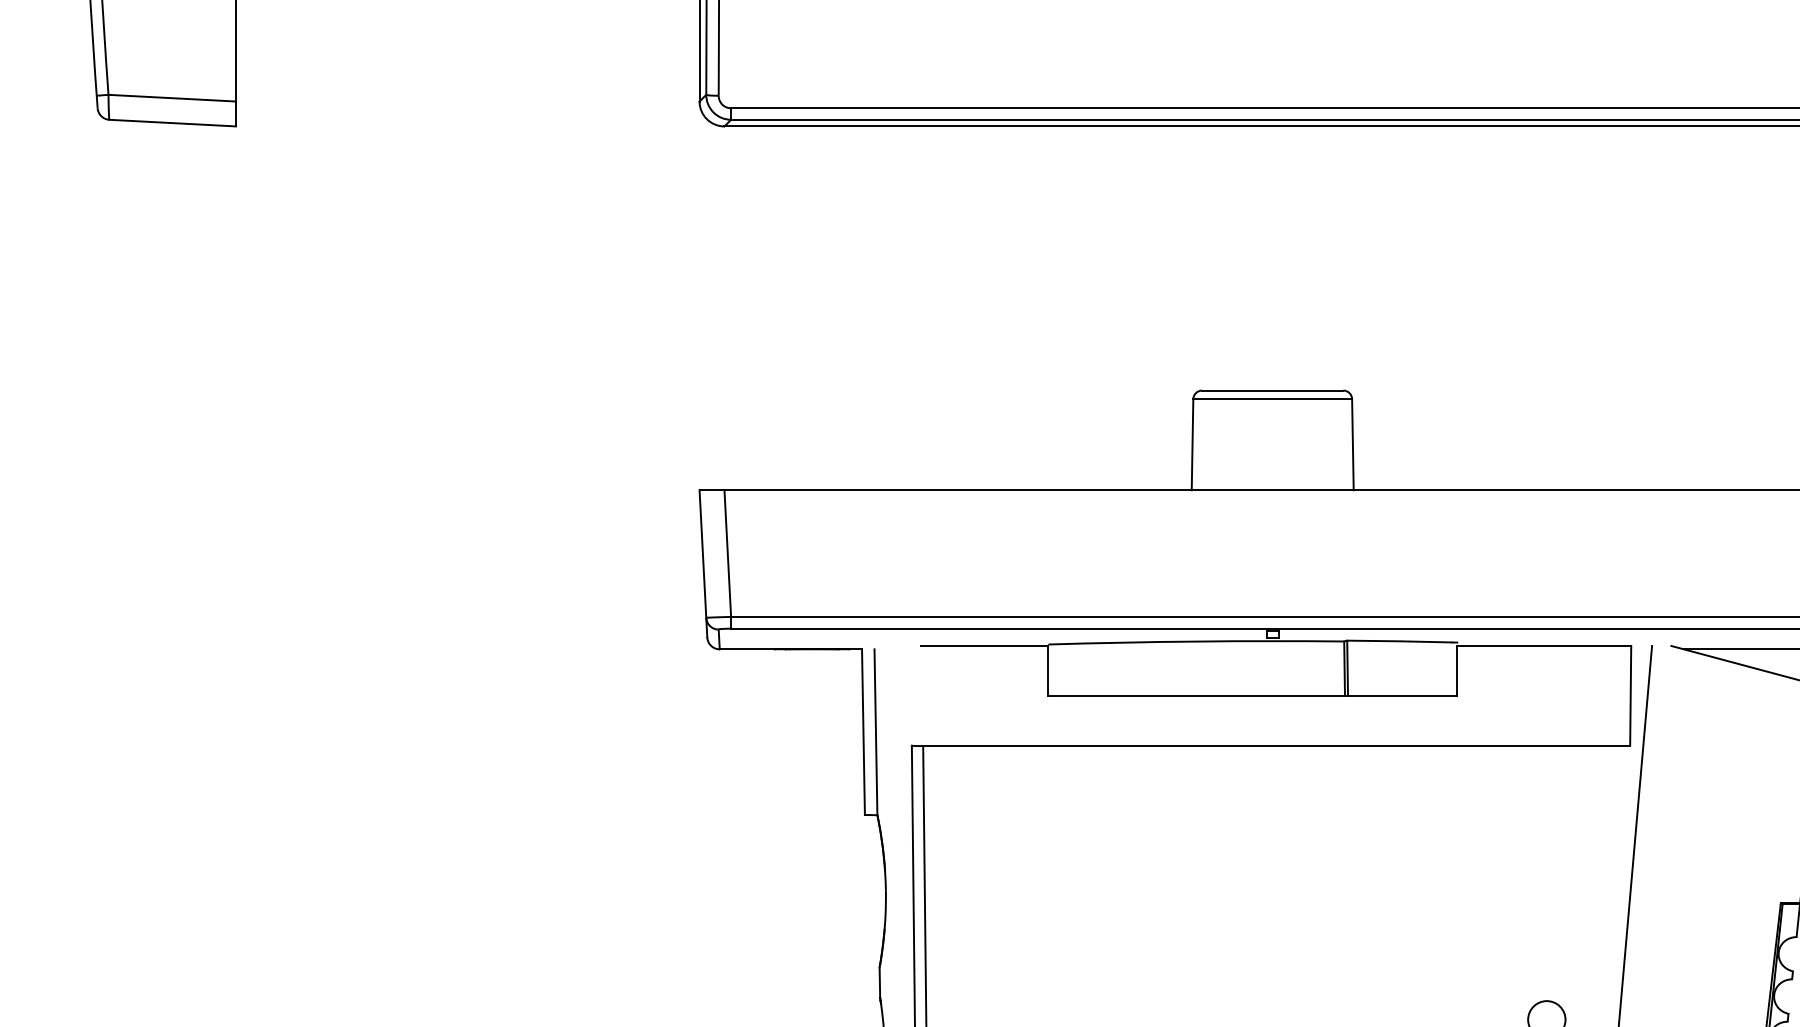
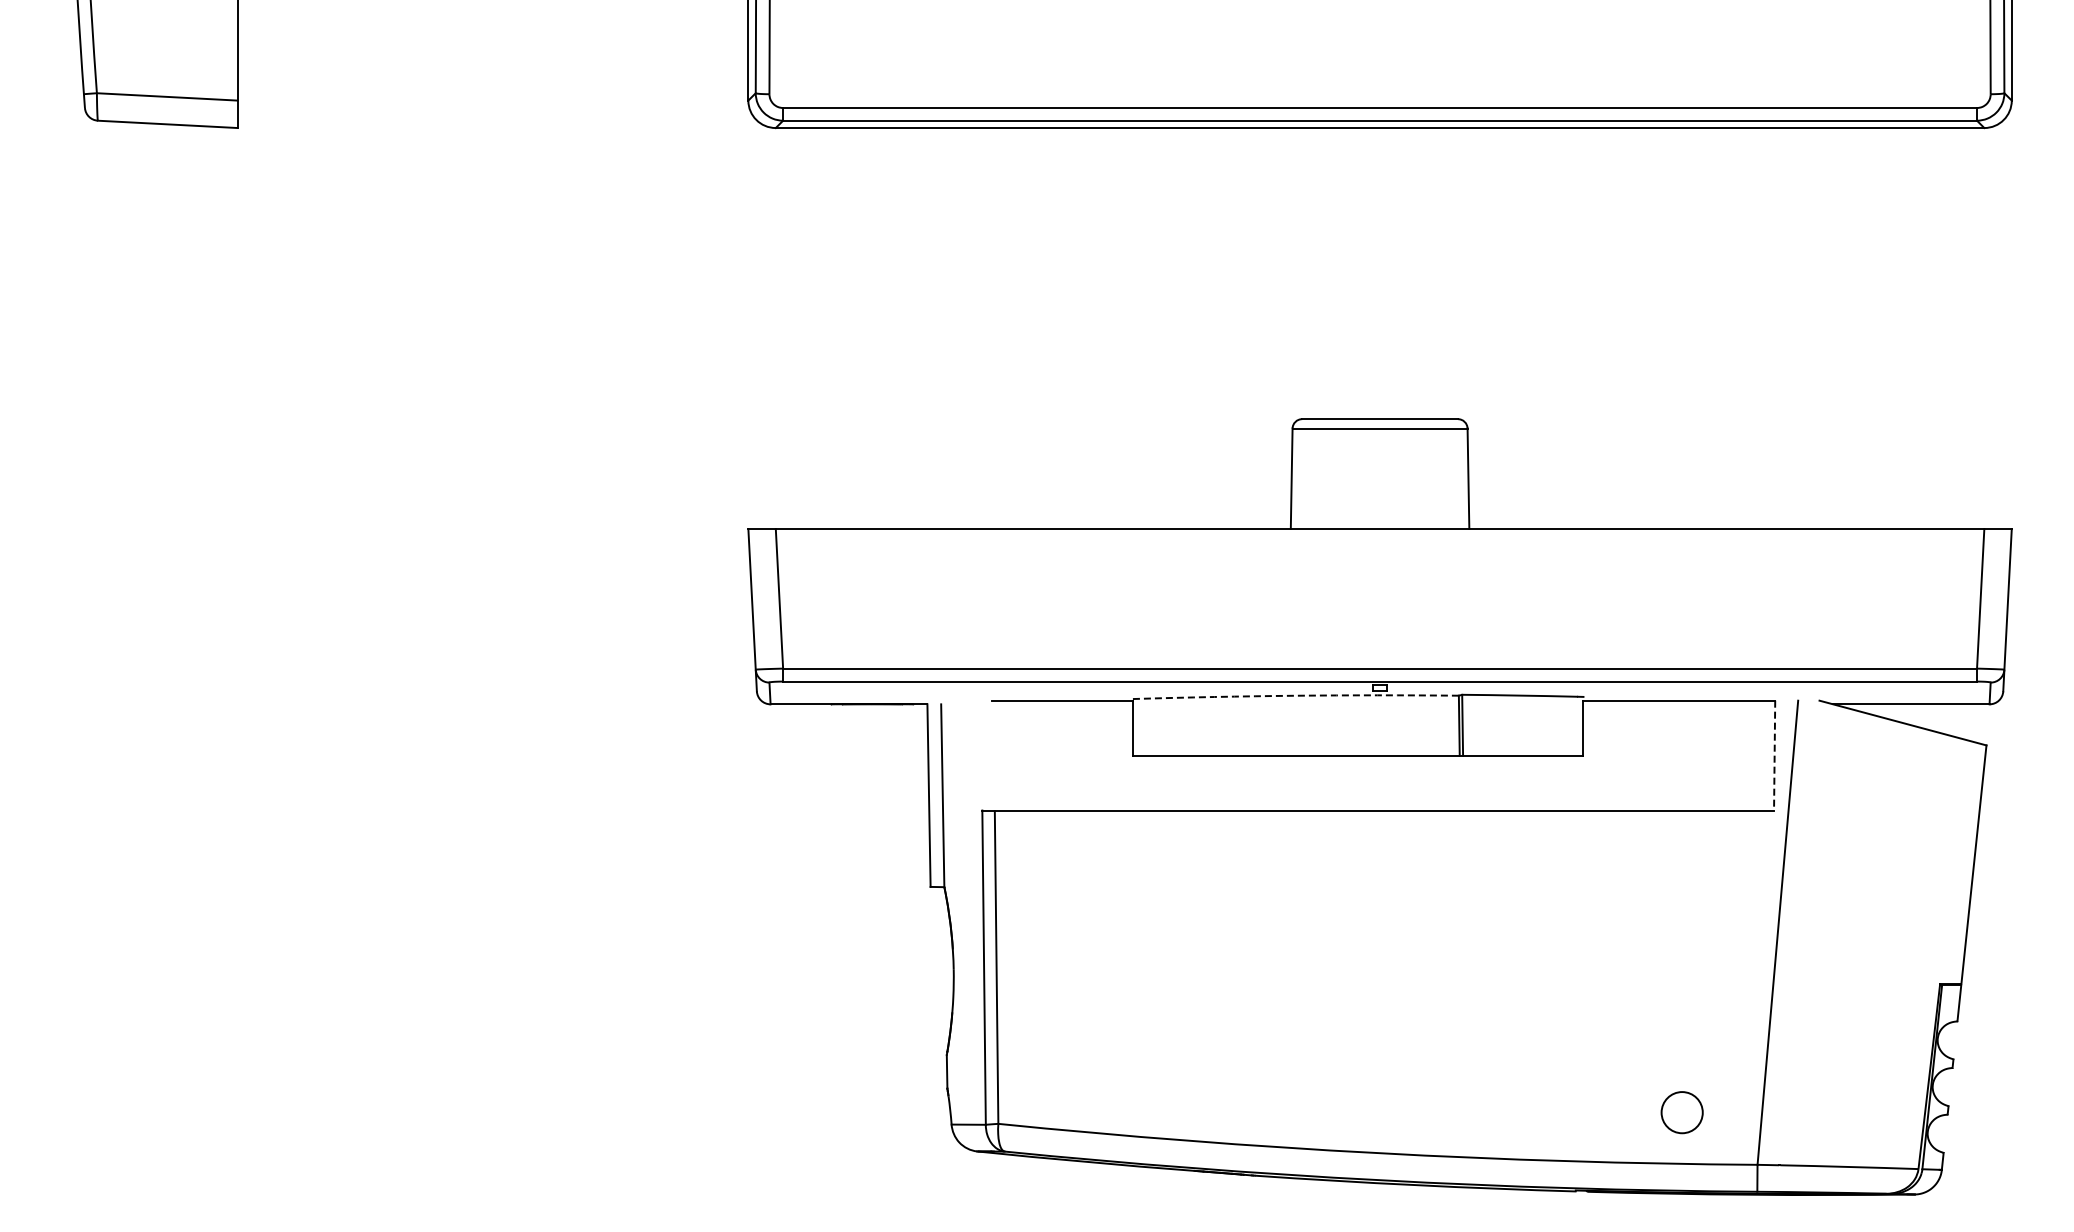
arc: (1195, 641) -> (1295, 695), solid -> dashed
line: (1630, 695) -> (1774, 755), solid -> dashed

